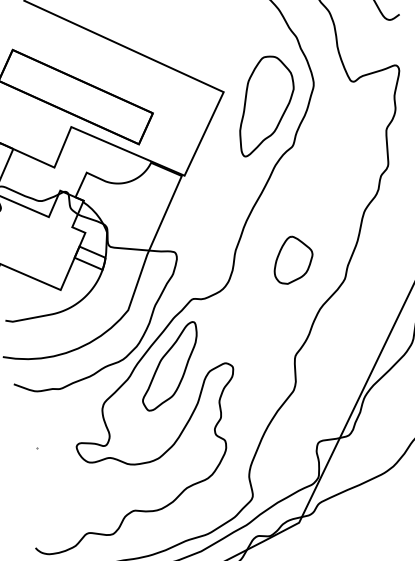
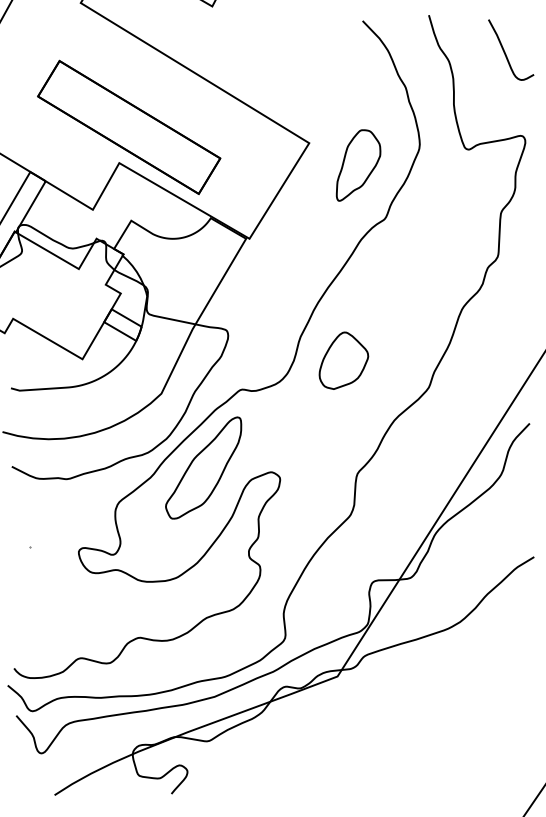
part: (265, 105) -> (358, 165), size x0.6
part: (292, 259) -> (343, 360), moved

